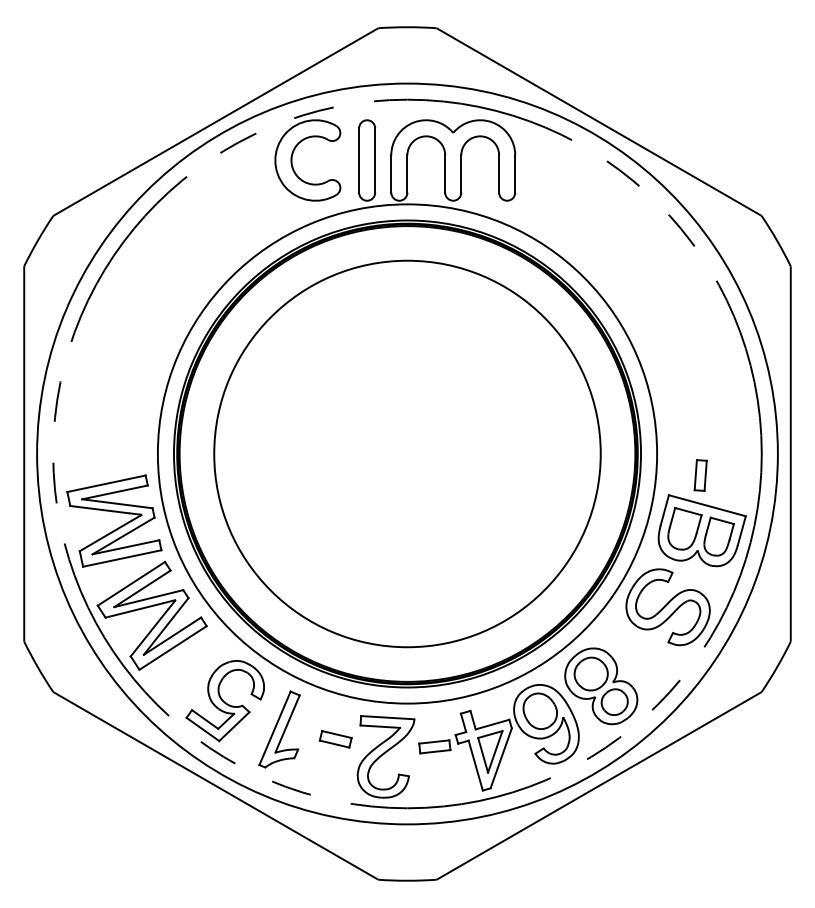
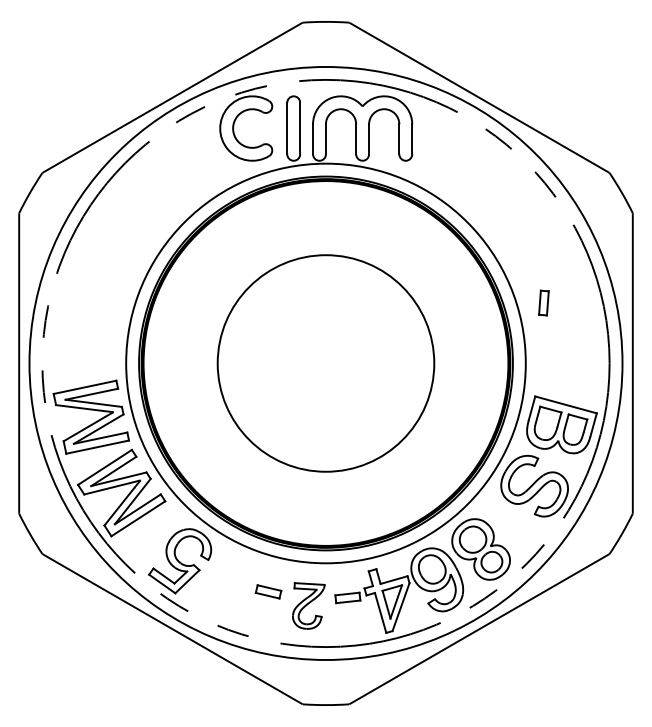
circle: (407, 453) -> (326, 363), size x0.7
part: (700, 475) -> (543, 303), moved
part: (279, 729) -> (223, 584), removed
part: (385, 756) -> (308, 605), size x0.7

